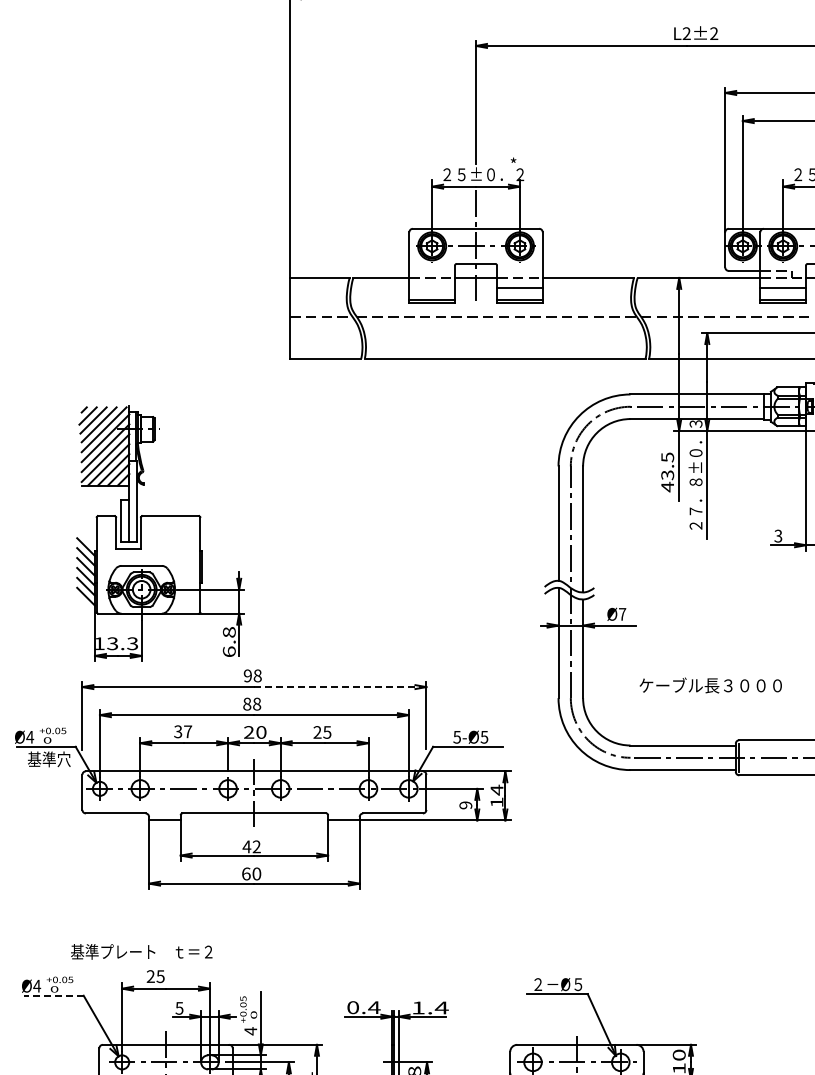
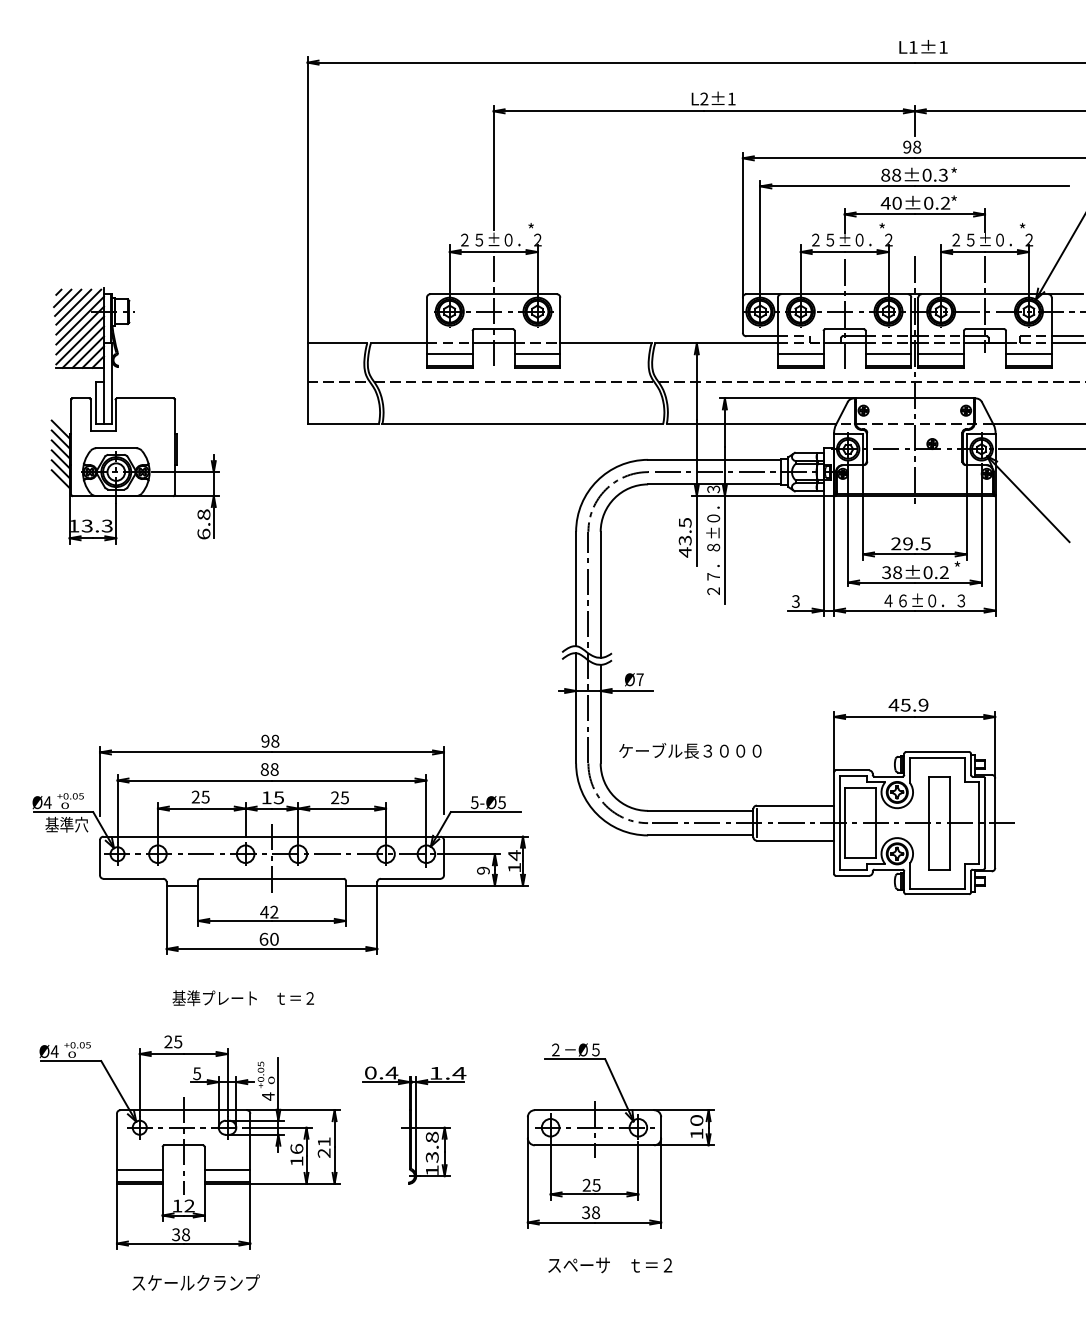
text: (713, 33) -> (731, 98), L2±2 -> L2±1
line: (431, 288) -> (449, 353), added
part: (159, 533) -> (134, 415), moved
text: (710, 685) -> (690, 750), moved
line: (340, 687) -> (358, 752), dashed -> solid
text: (182, 731) -> (200, 796), 37 -> 25
text: (254, 732) -> (272, 797), 20 -> 15
text: (140, 952) -> (242, 998), moved
line: (53, 996) -> (71, 1061), dashed -> solid

